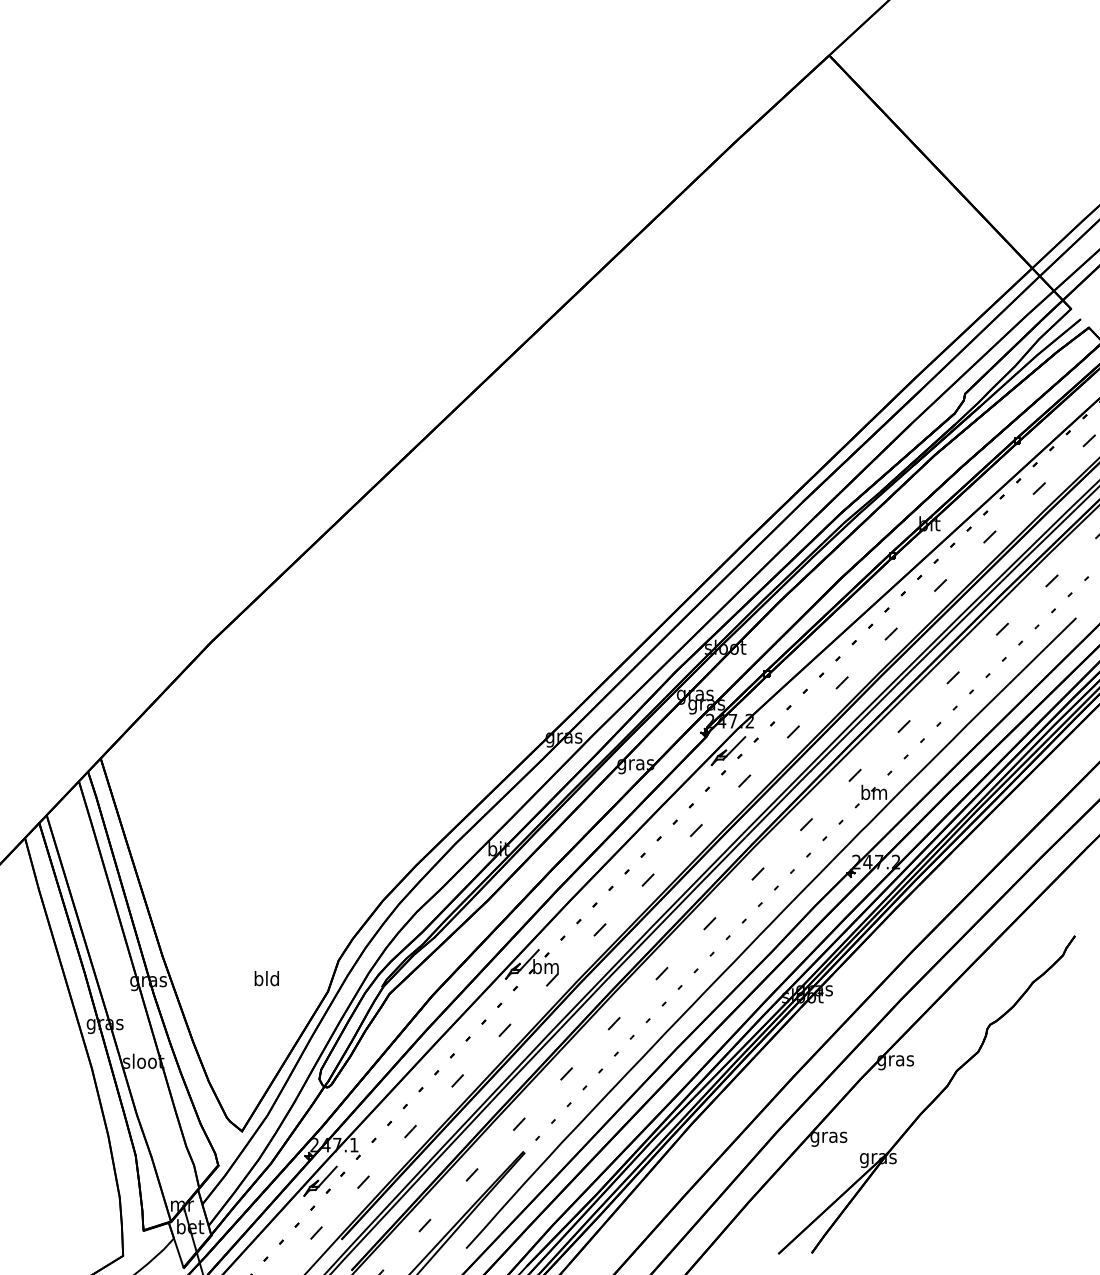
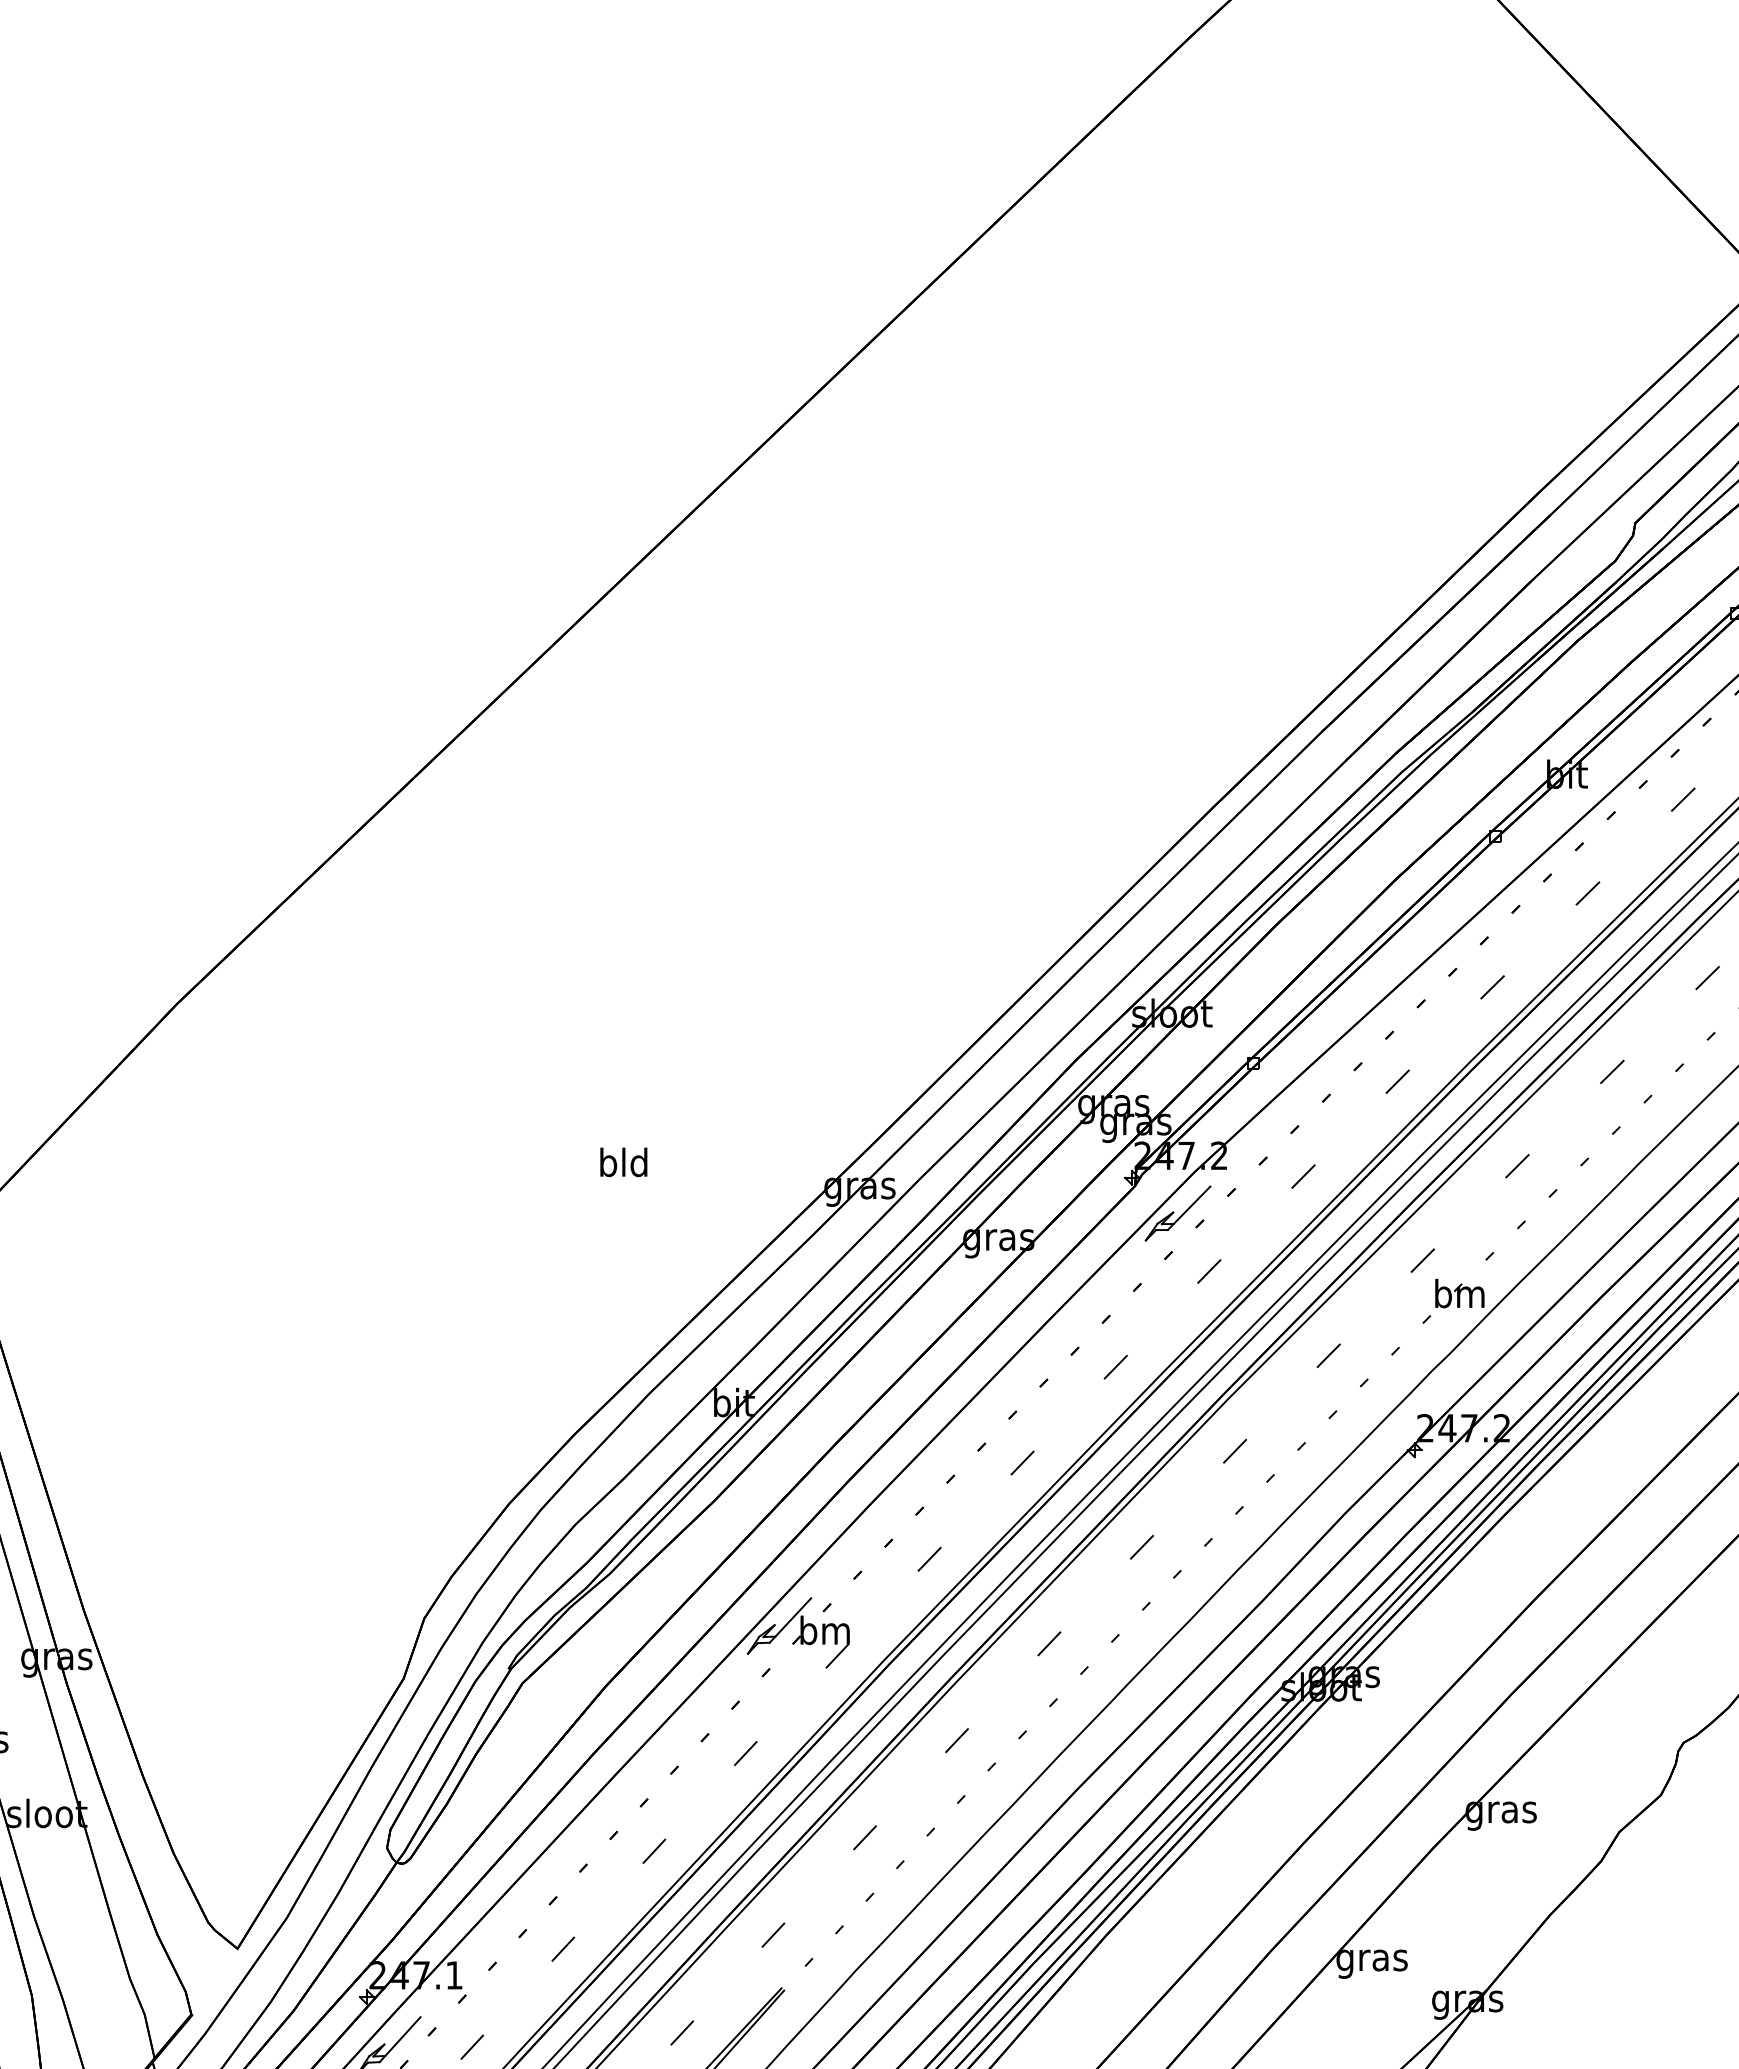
text: (266, 978) -> (623, 1162), moved

